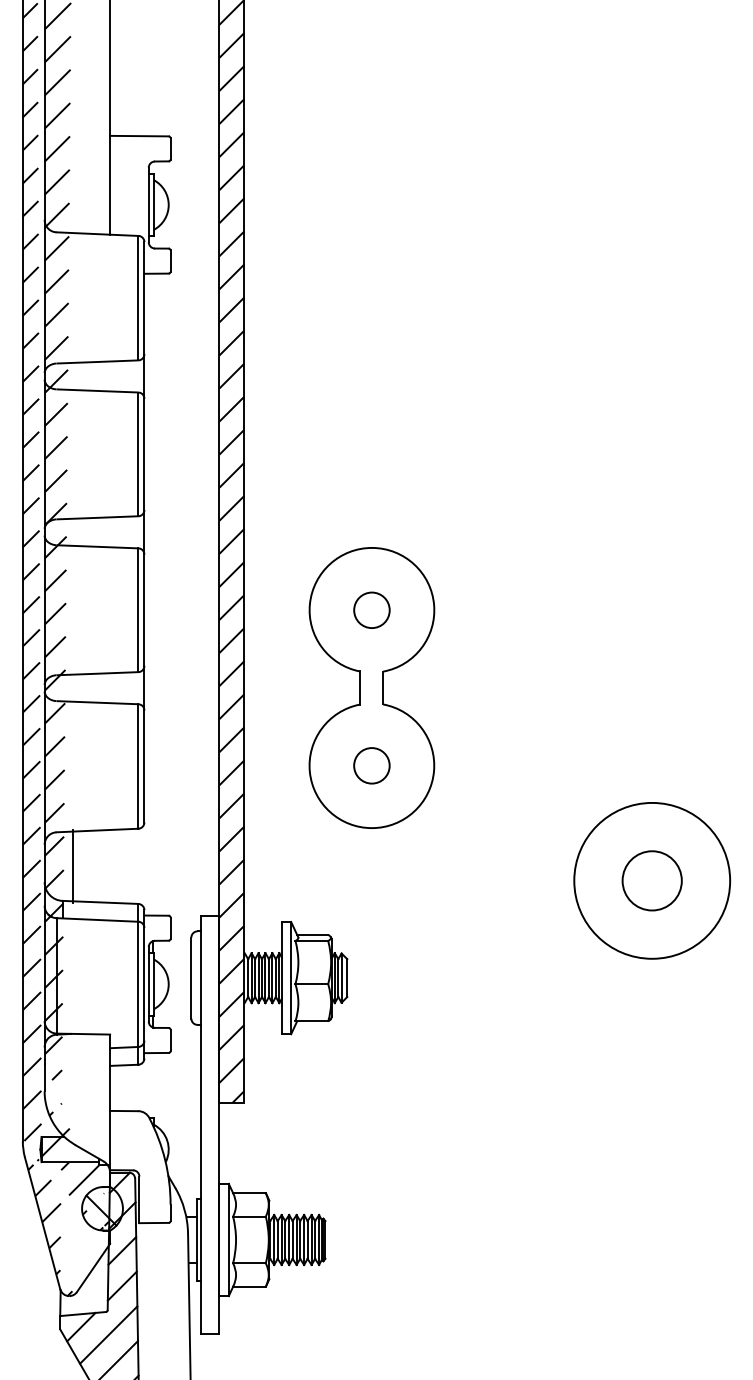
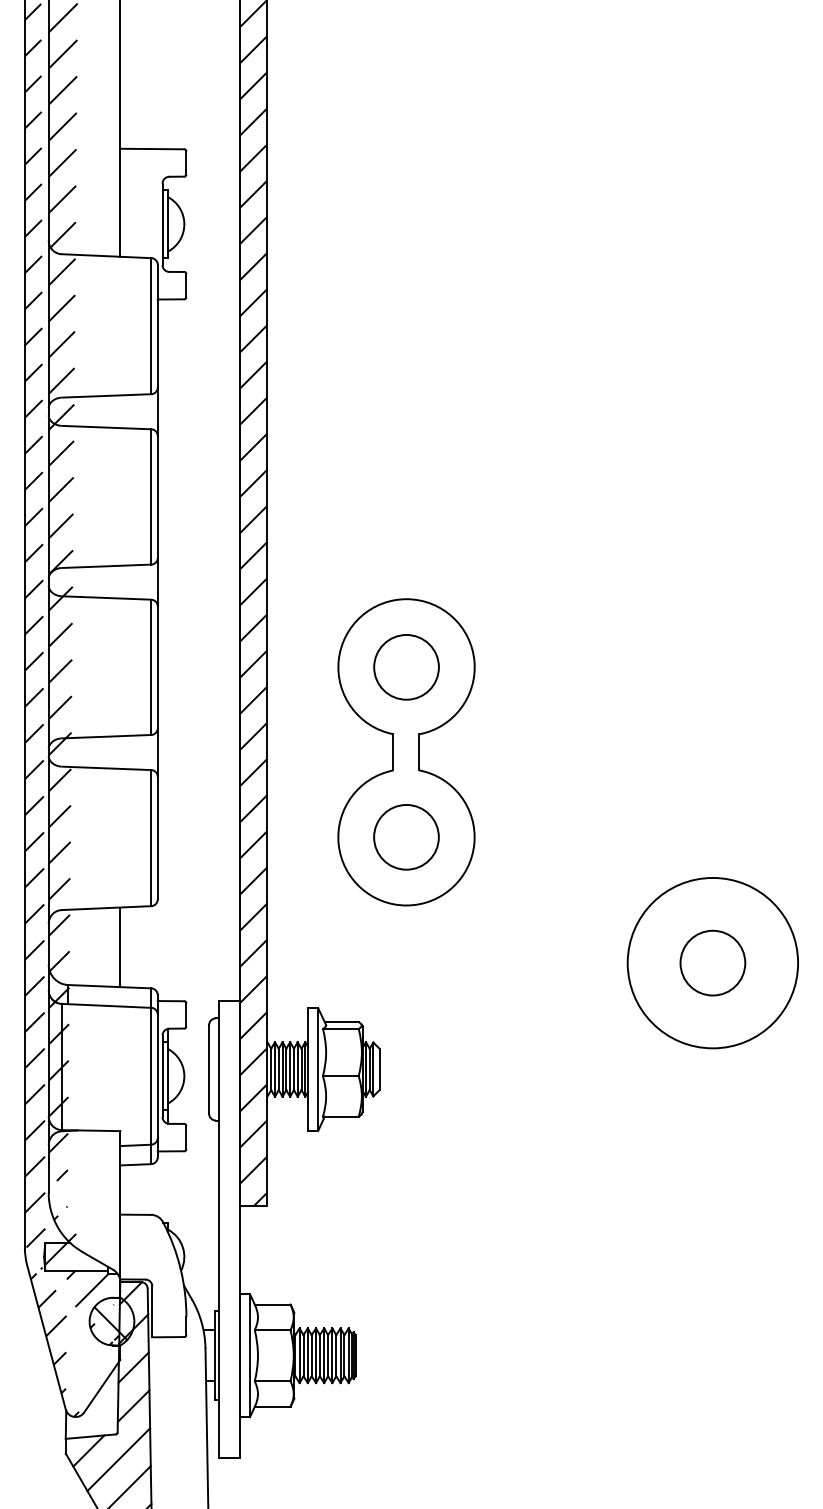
circle: (371, 610) -> (406, 667), size x1.67
circle: (371, 765) -> (406, 837), size x1.67
line: (72, 866) -> (120, 947), moved

